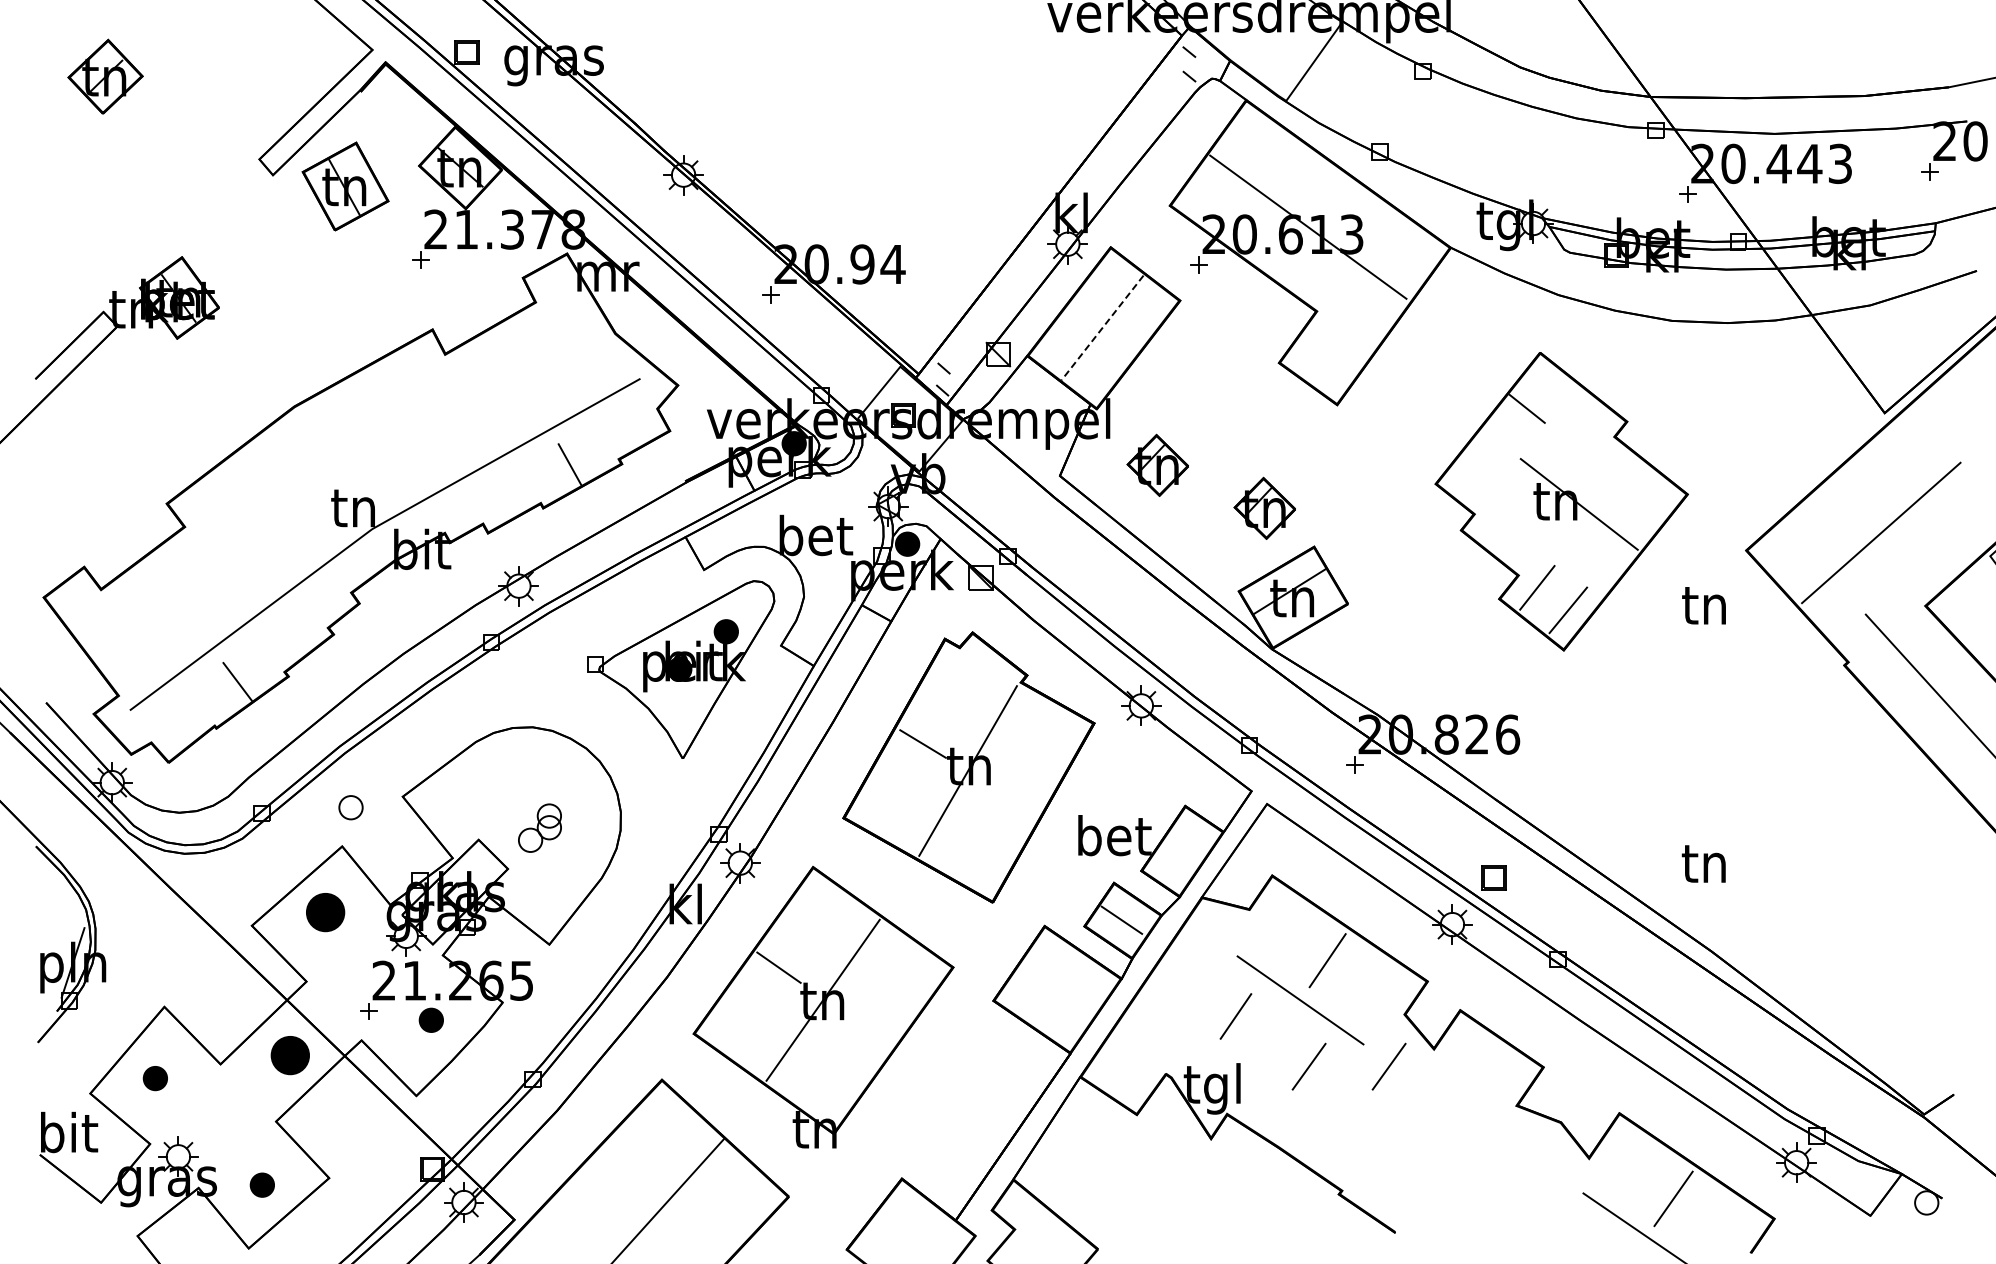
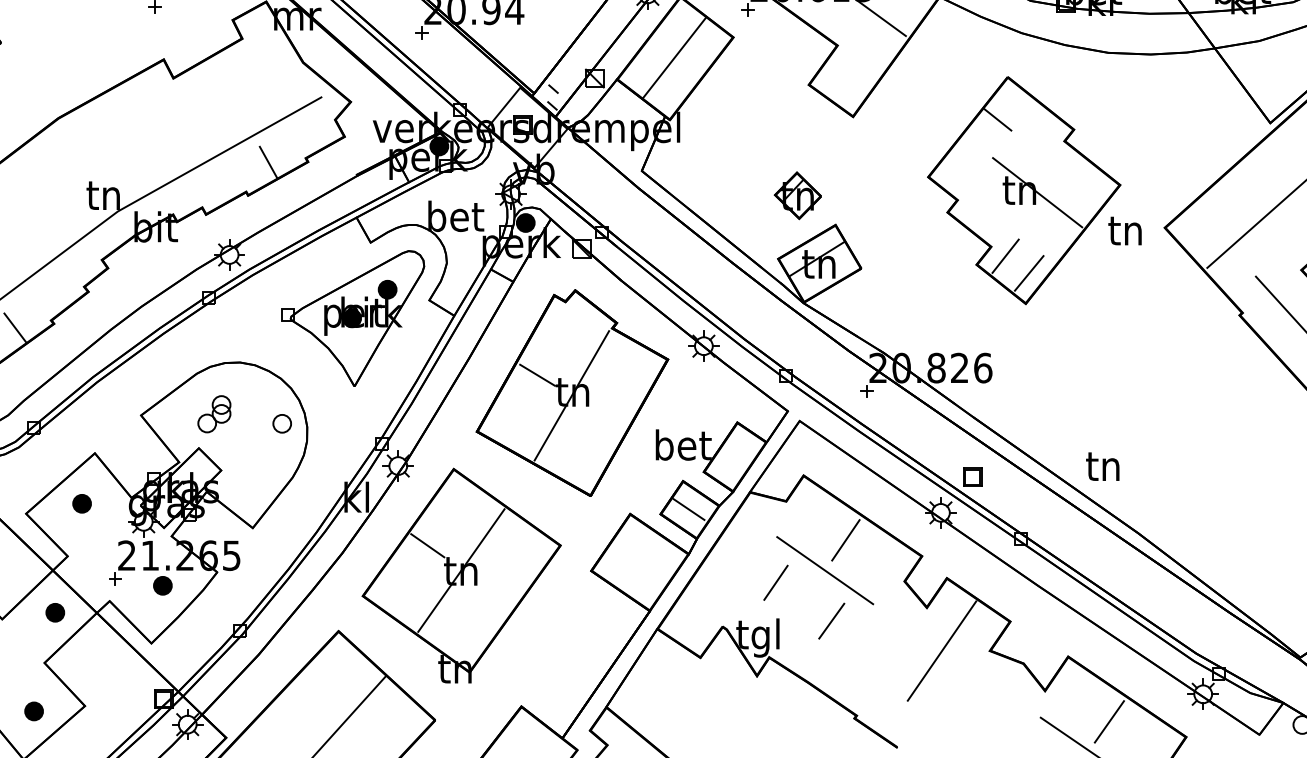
line: (1102, 328) -> (674, 58), dashed -> solid
part: (1157, 464) -> (716, 162), removed
text: (1703, 605) -> (1124, 230), moved
part: (350, 807) -> (281, 423), moved
part: (539, 827) -> (214, 413), moved
text: (1703, 863) -> (1102, 466), moved
part: (324, 912) -> (81, 503), size x0.62
part: (289, 1055) -> (54, 612), size x0.62
line: (1388, 1066) -> (892, 620), removed
line: (1453, 1105) -> (941, 650), added

